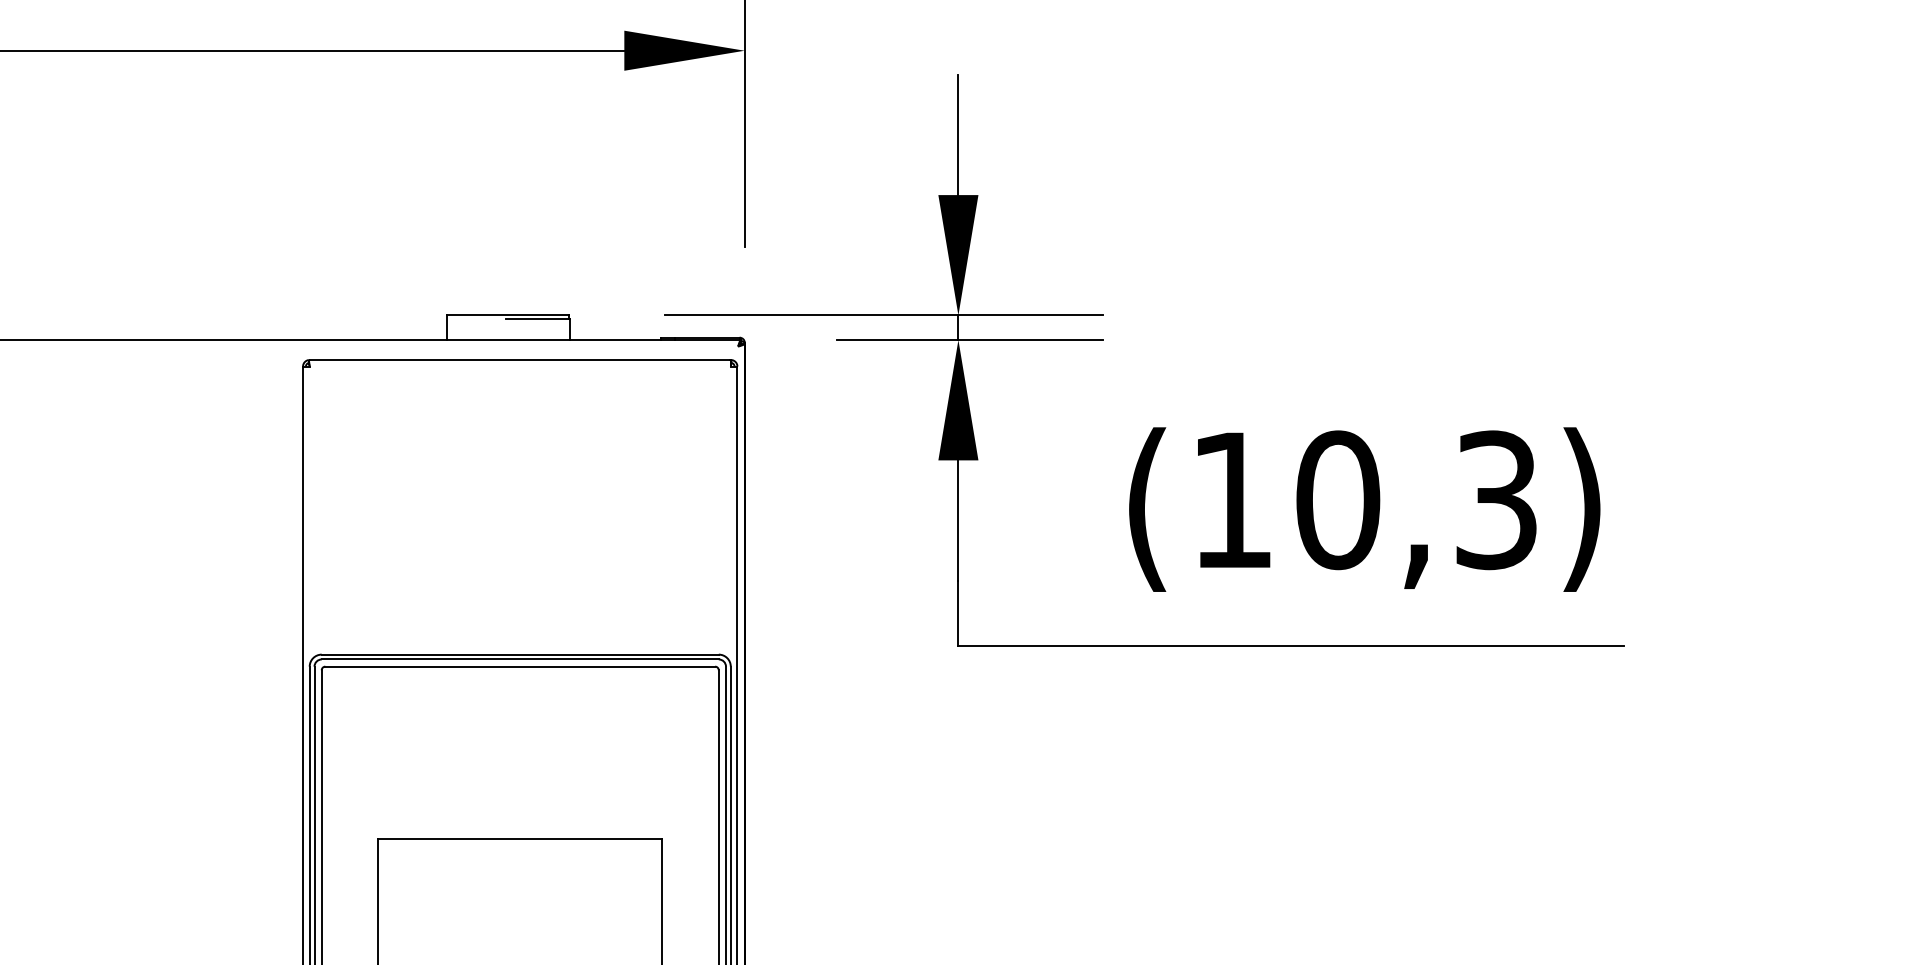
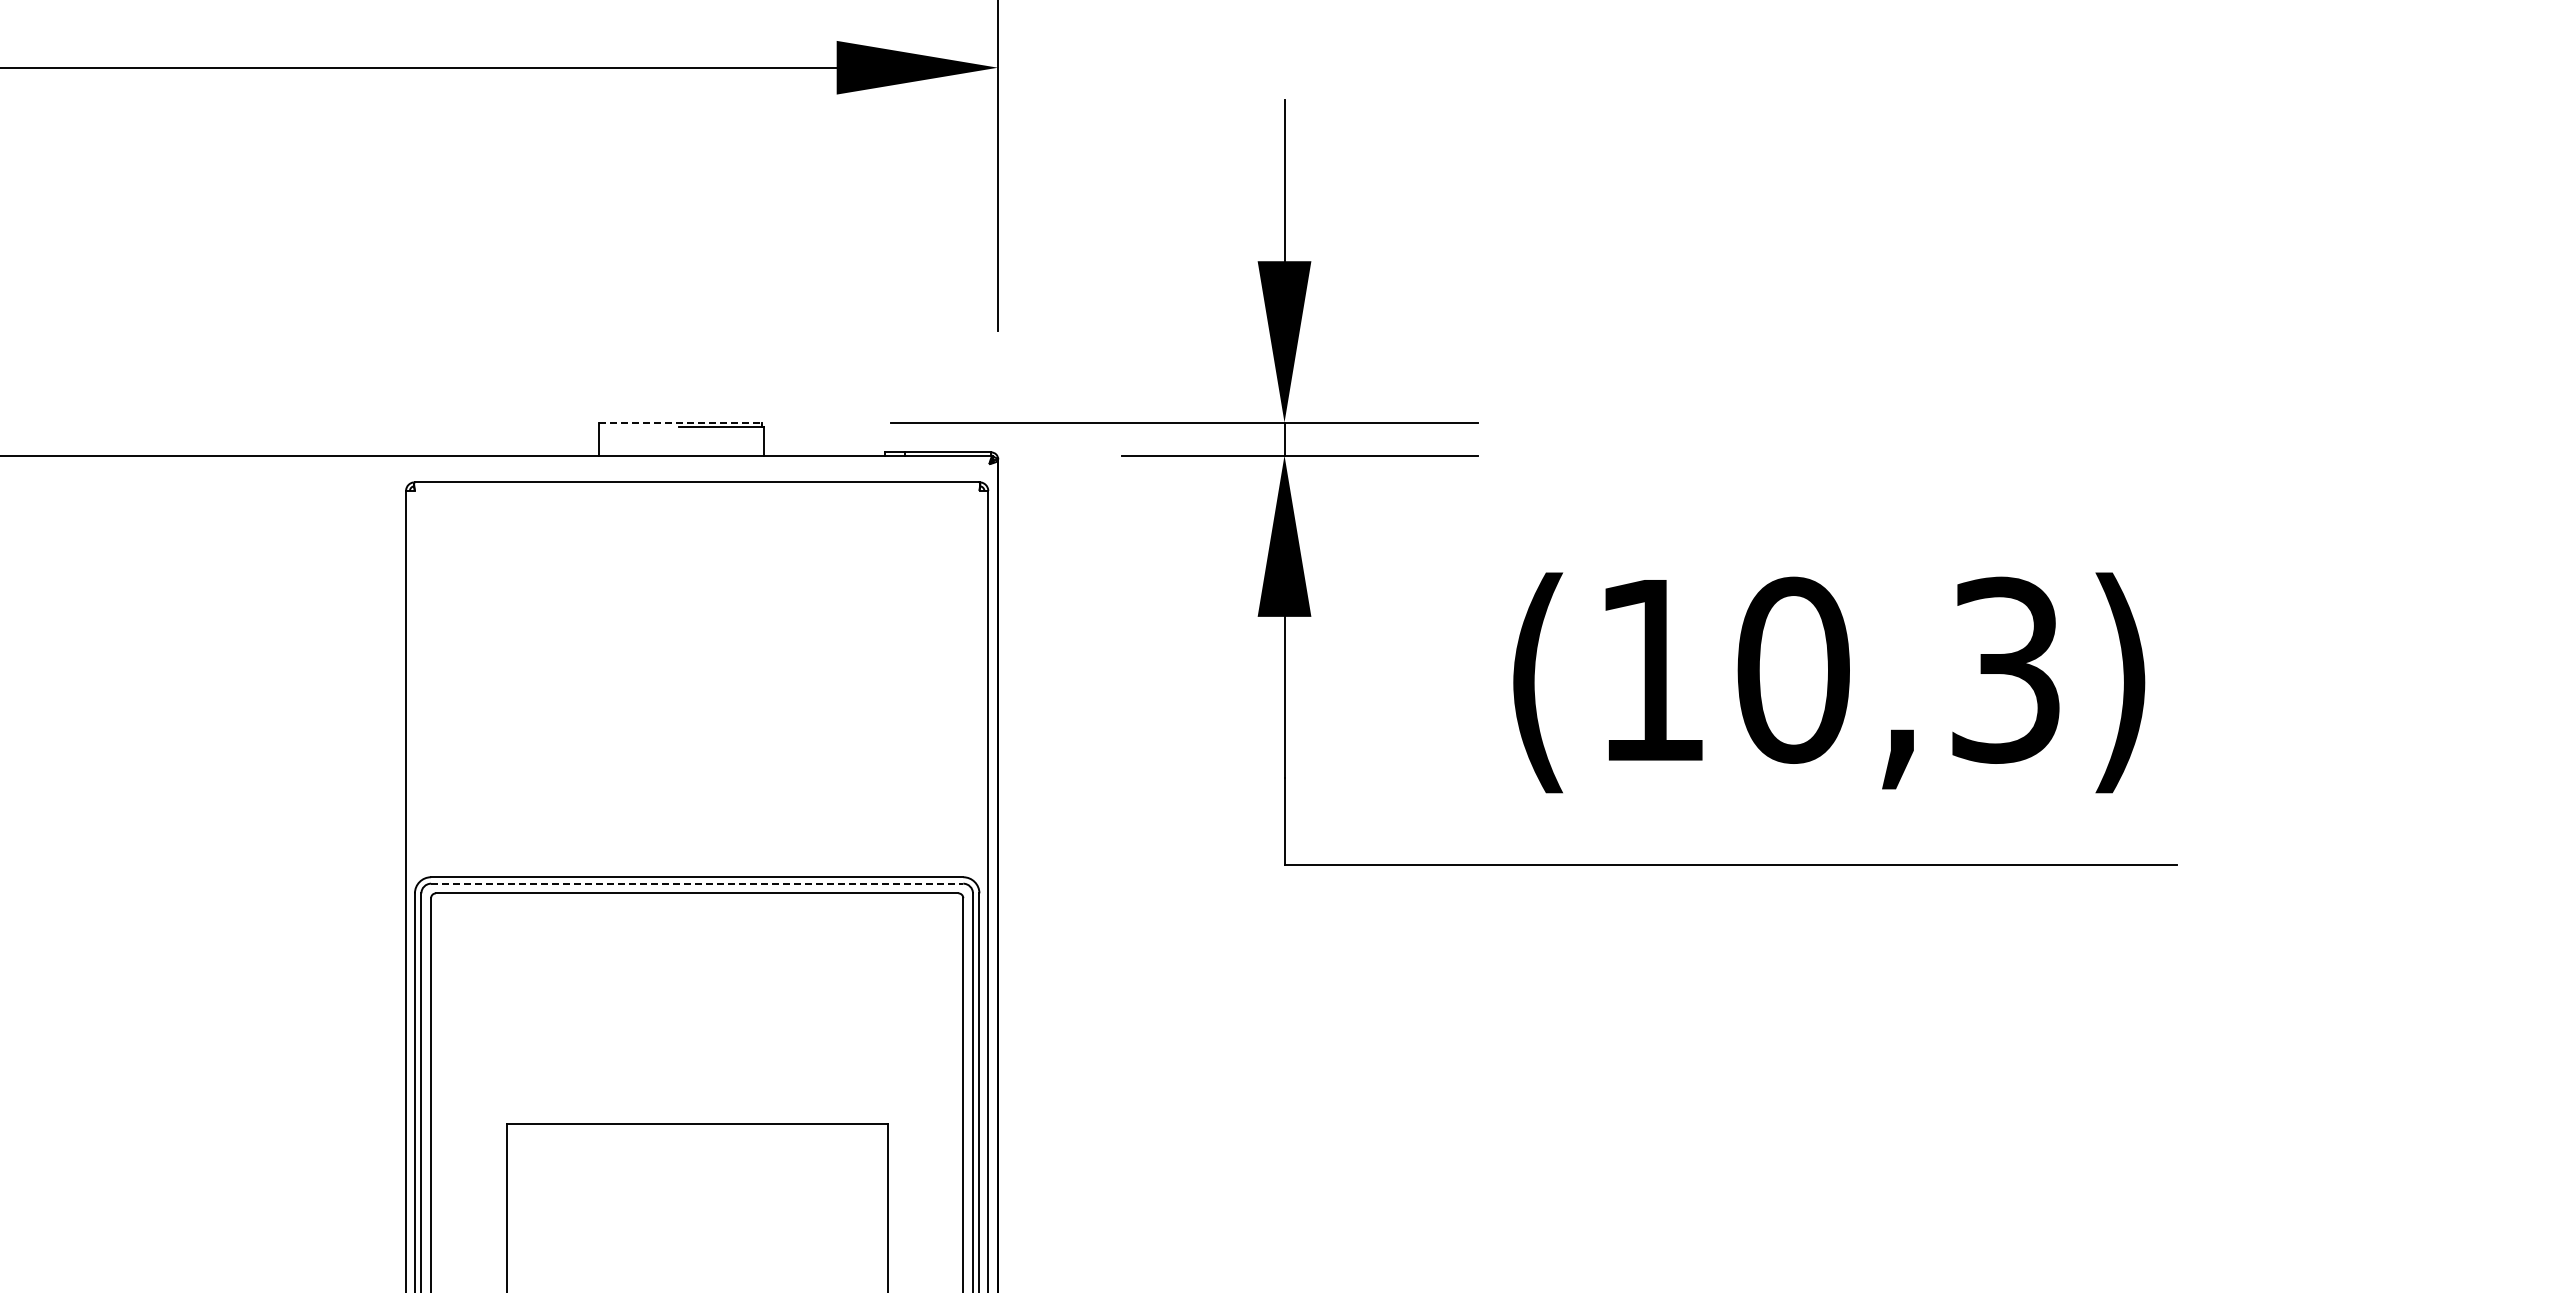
line: (507, 315) -> (680, 422), solid -> dashed
line: (520, 659) -> (697, 883), solid -> dashed

